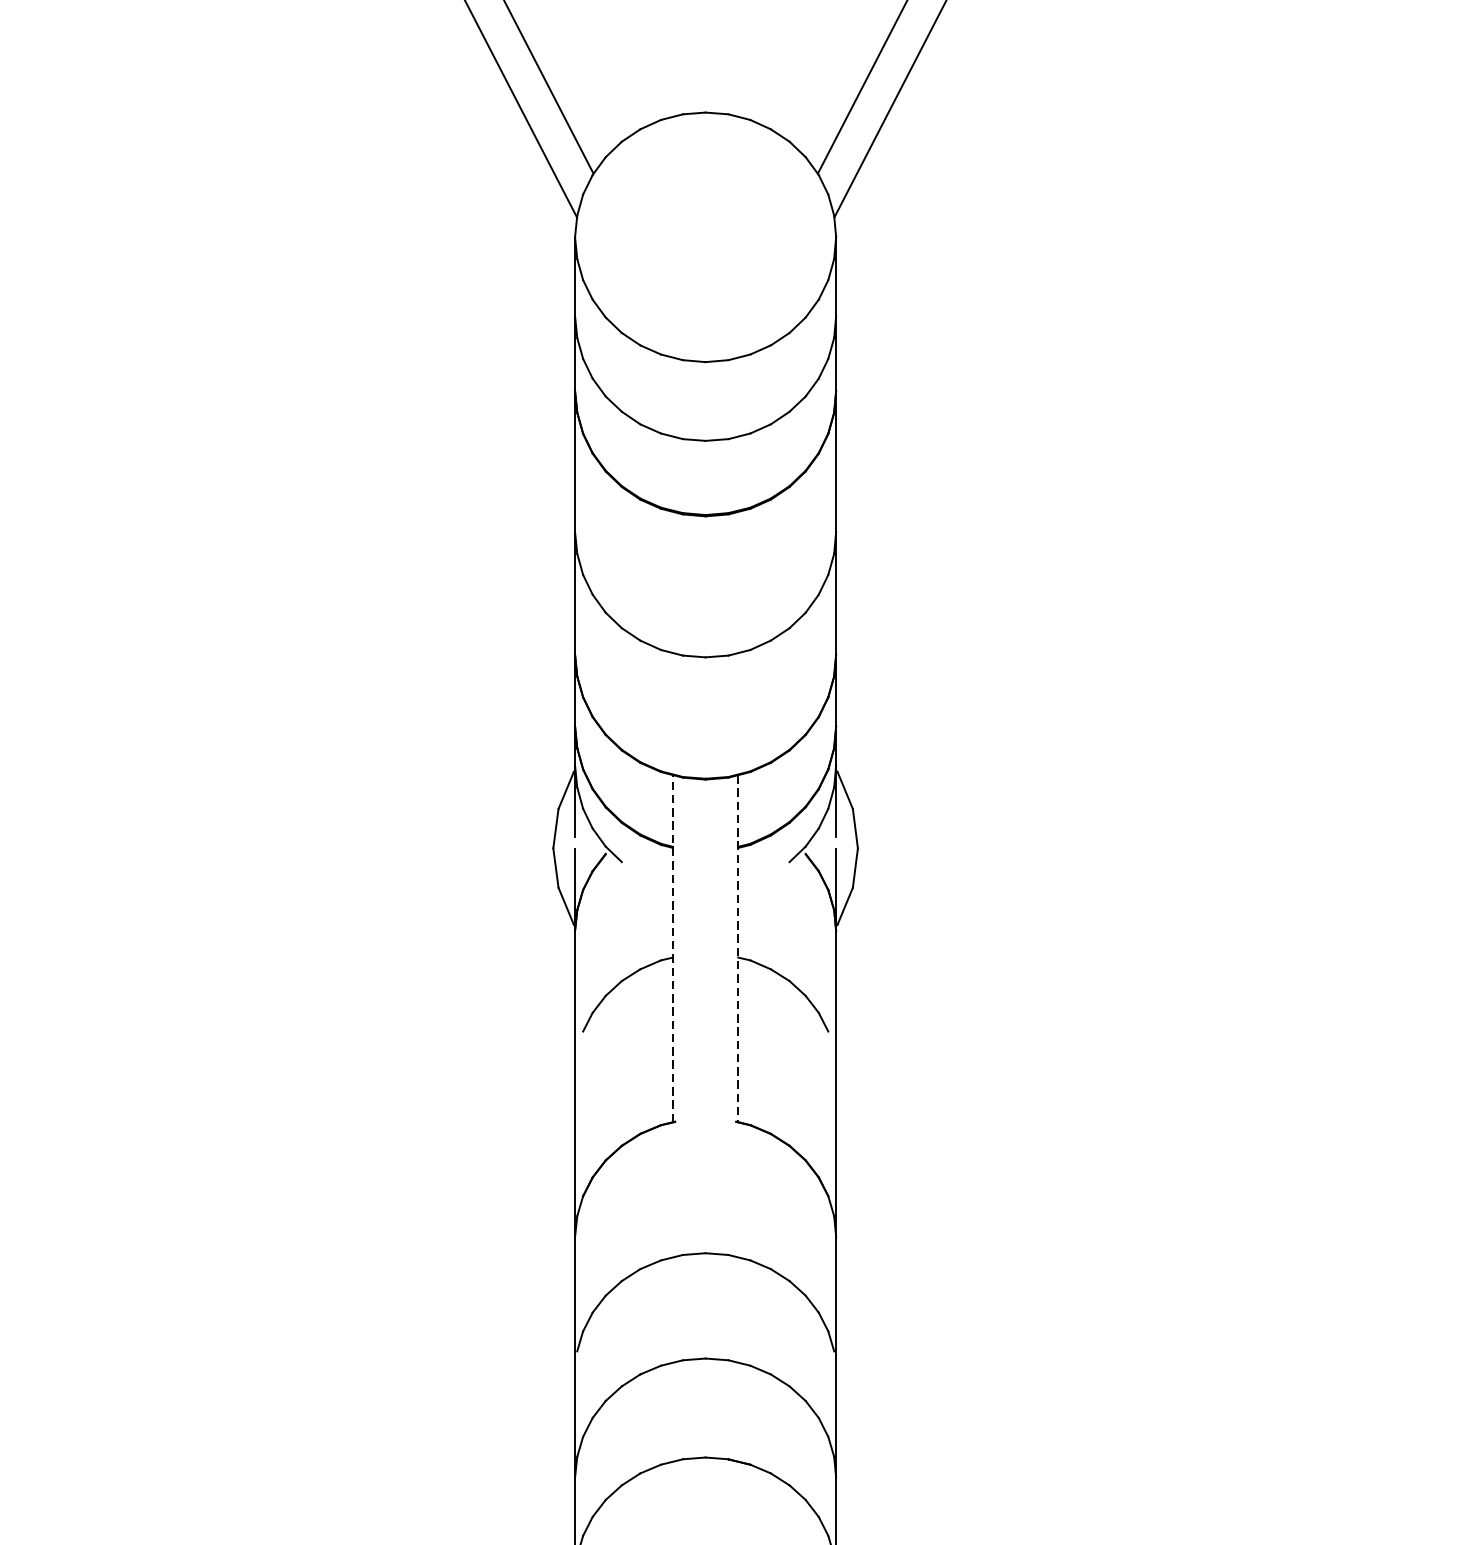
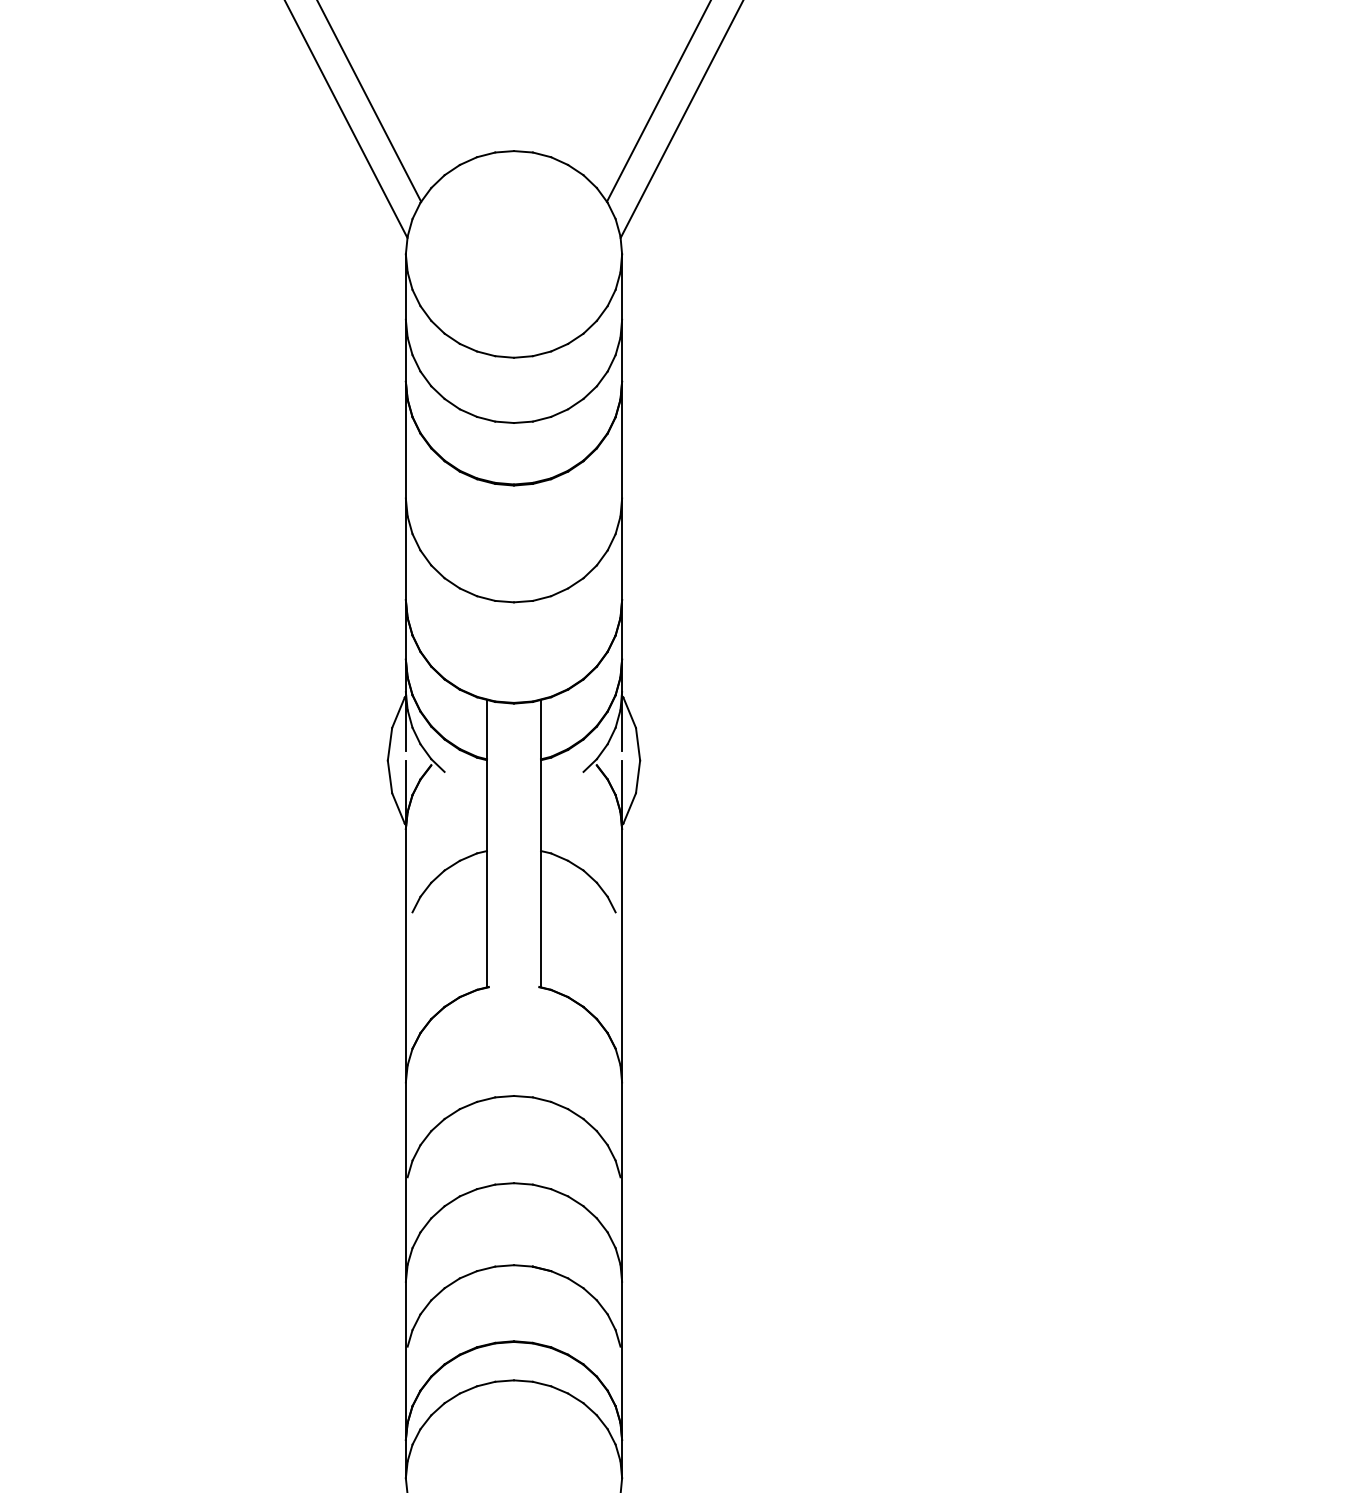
line: (672, 948) -> (486, 843), dashed -> solid
line: (738, 948) -> (541, 843), dashed -> solid

